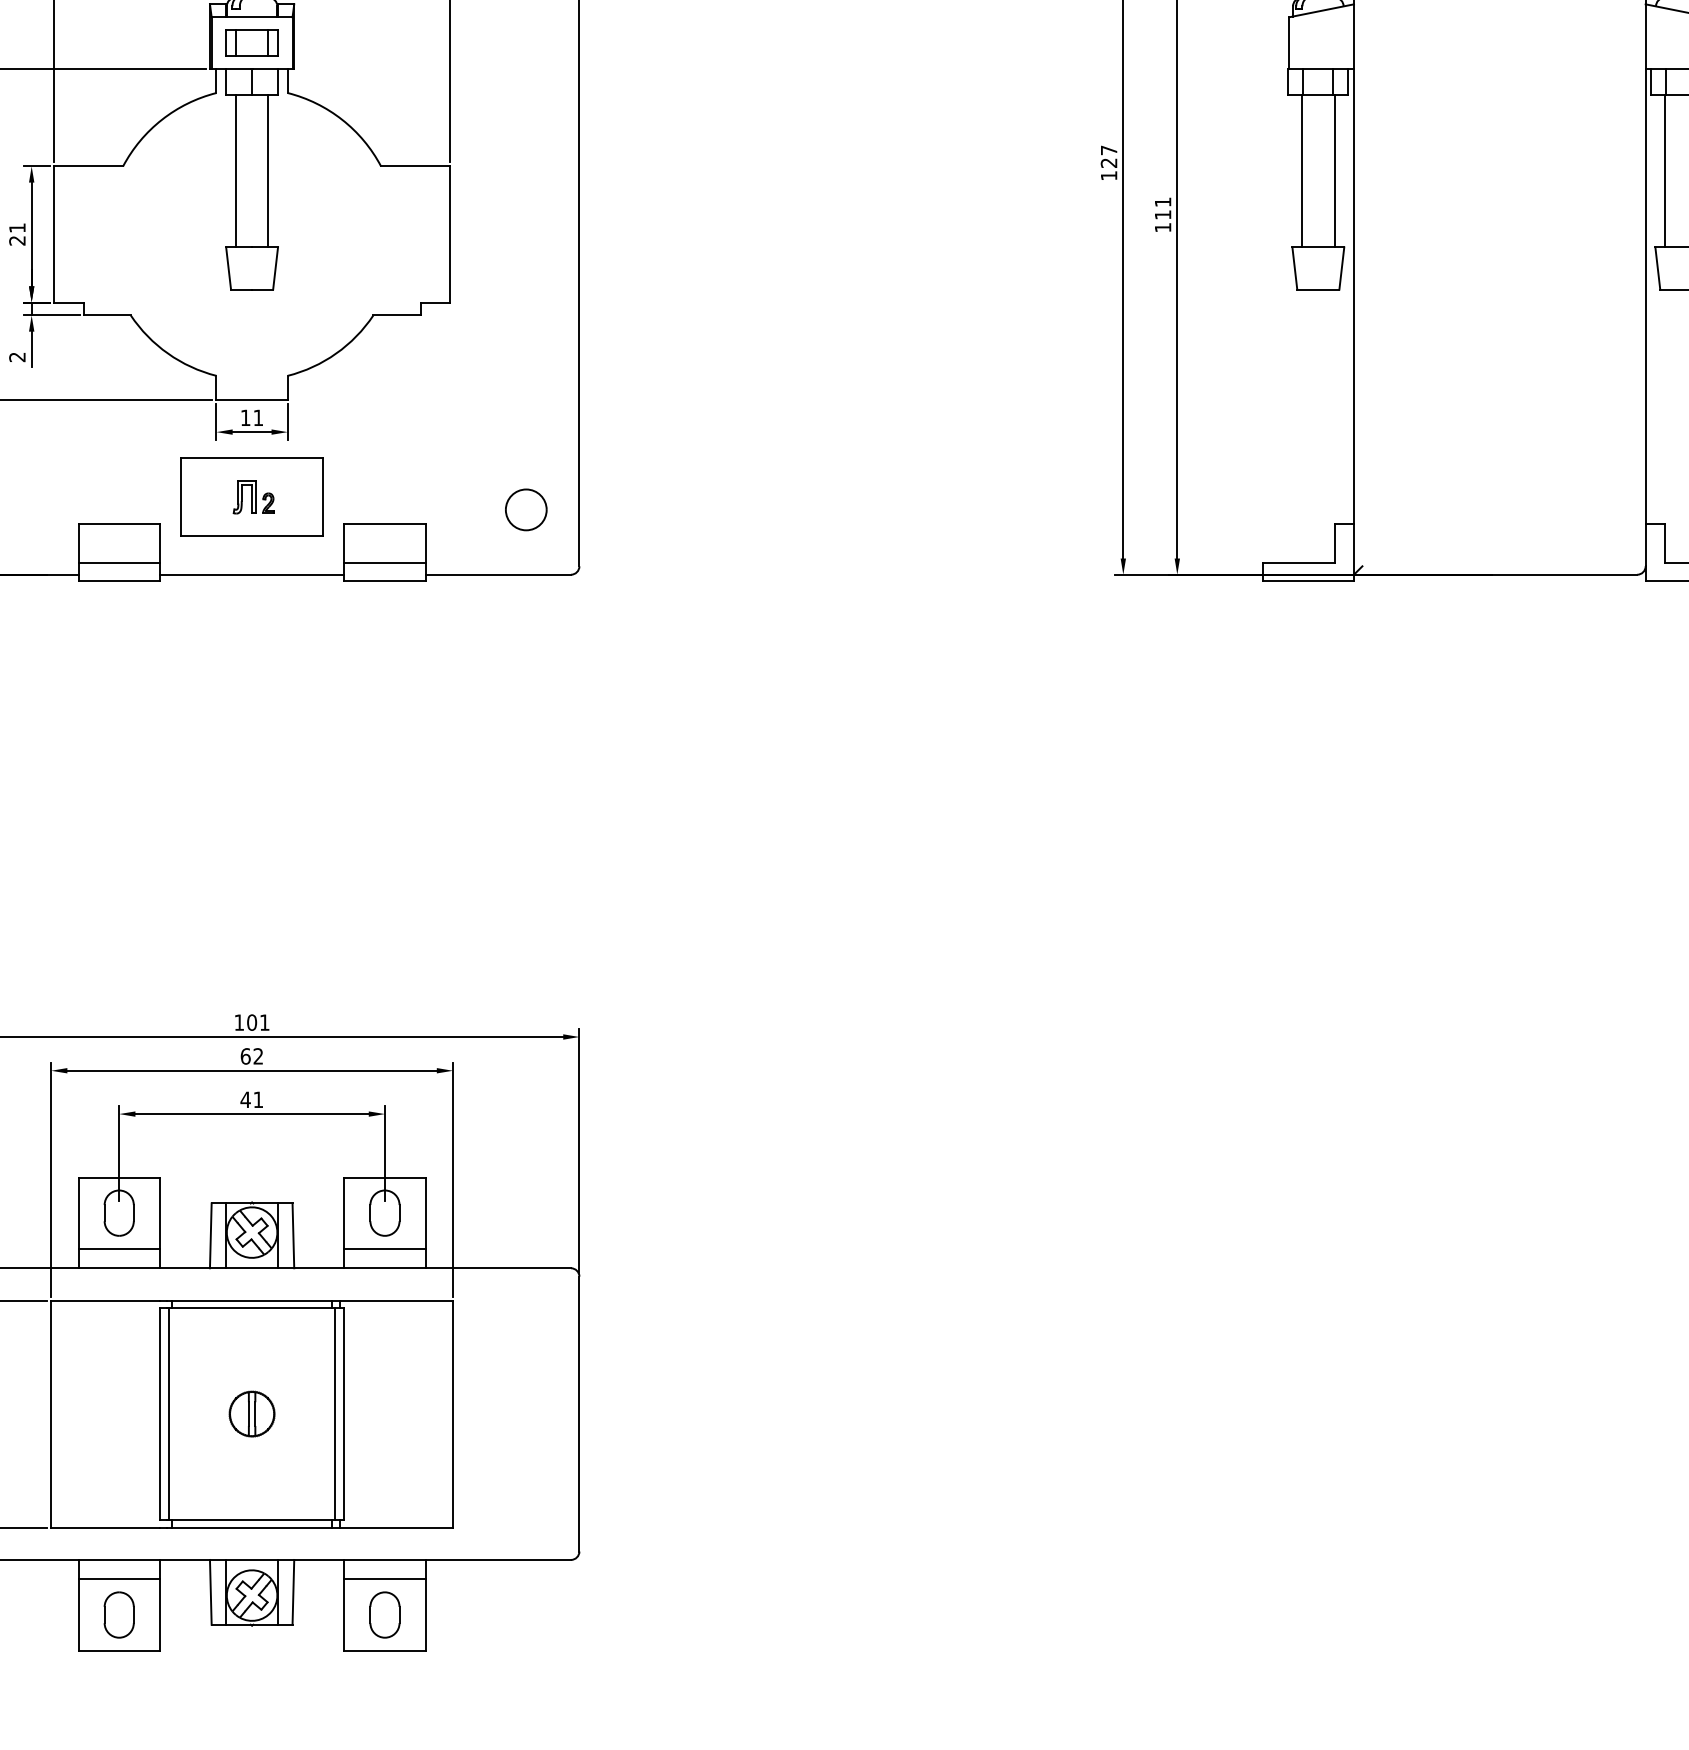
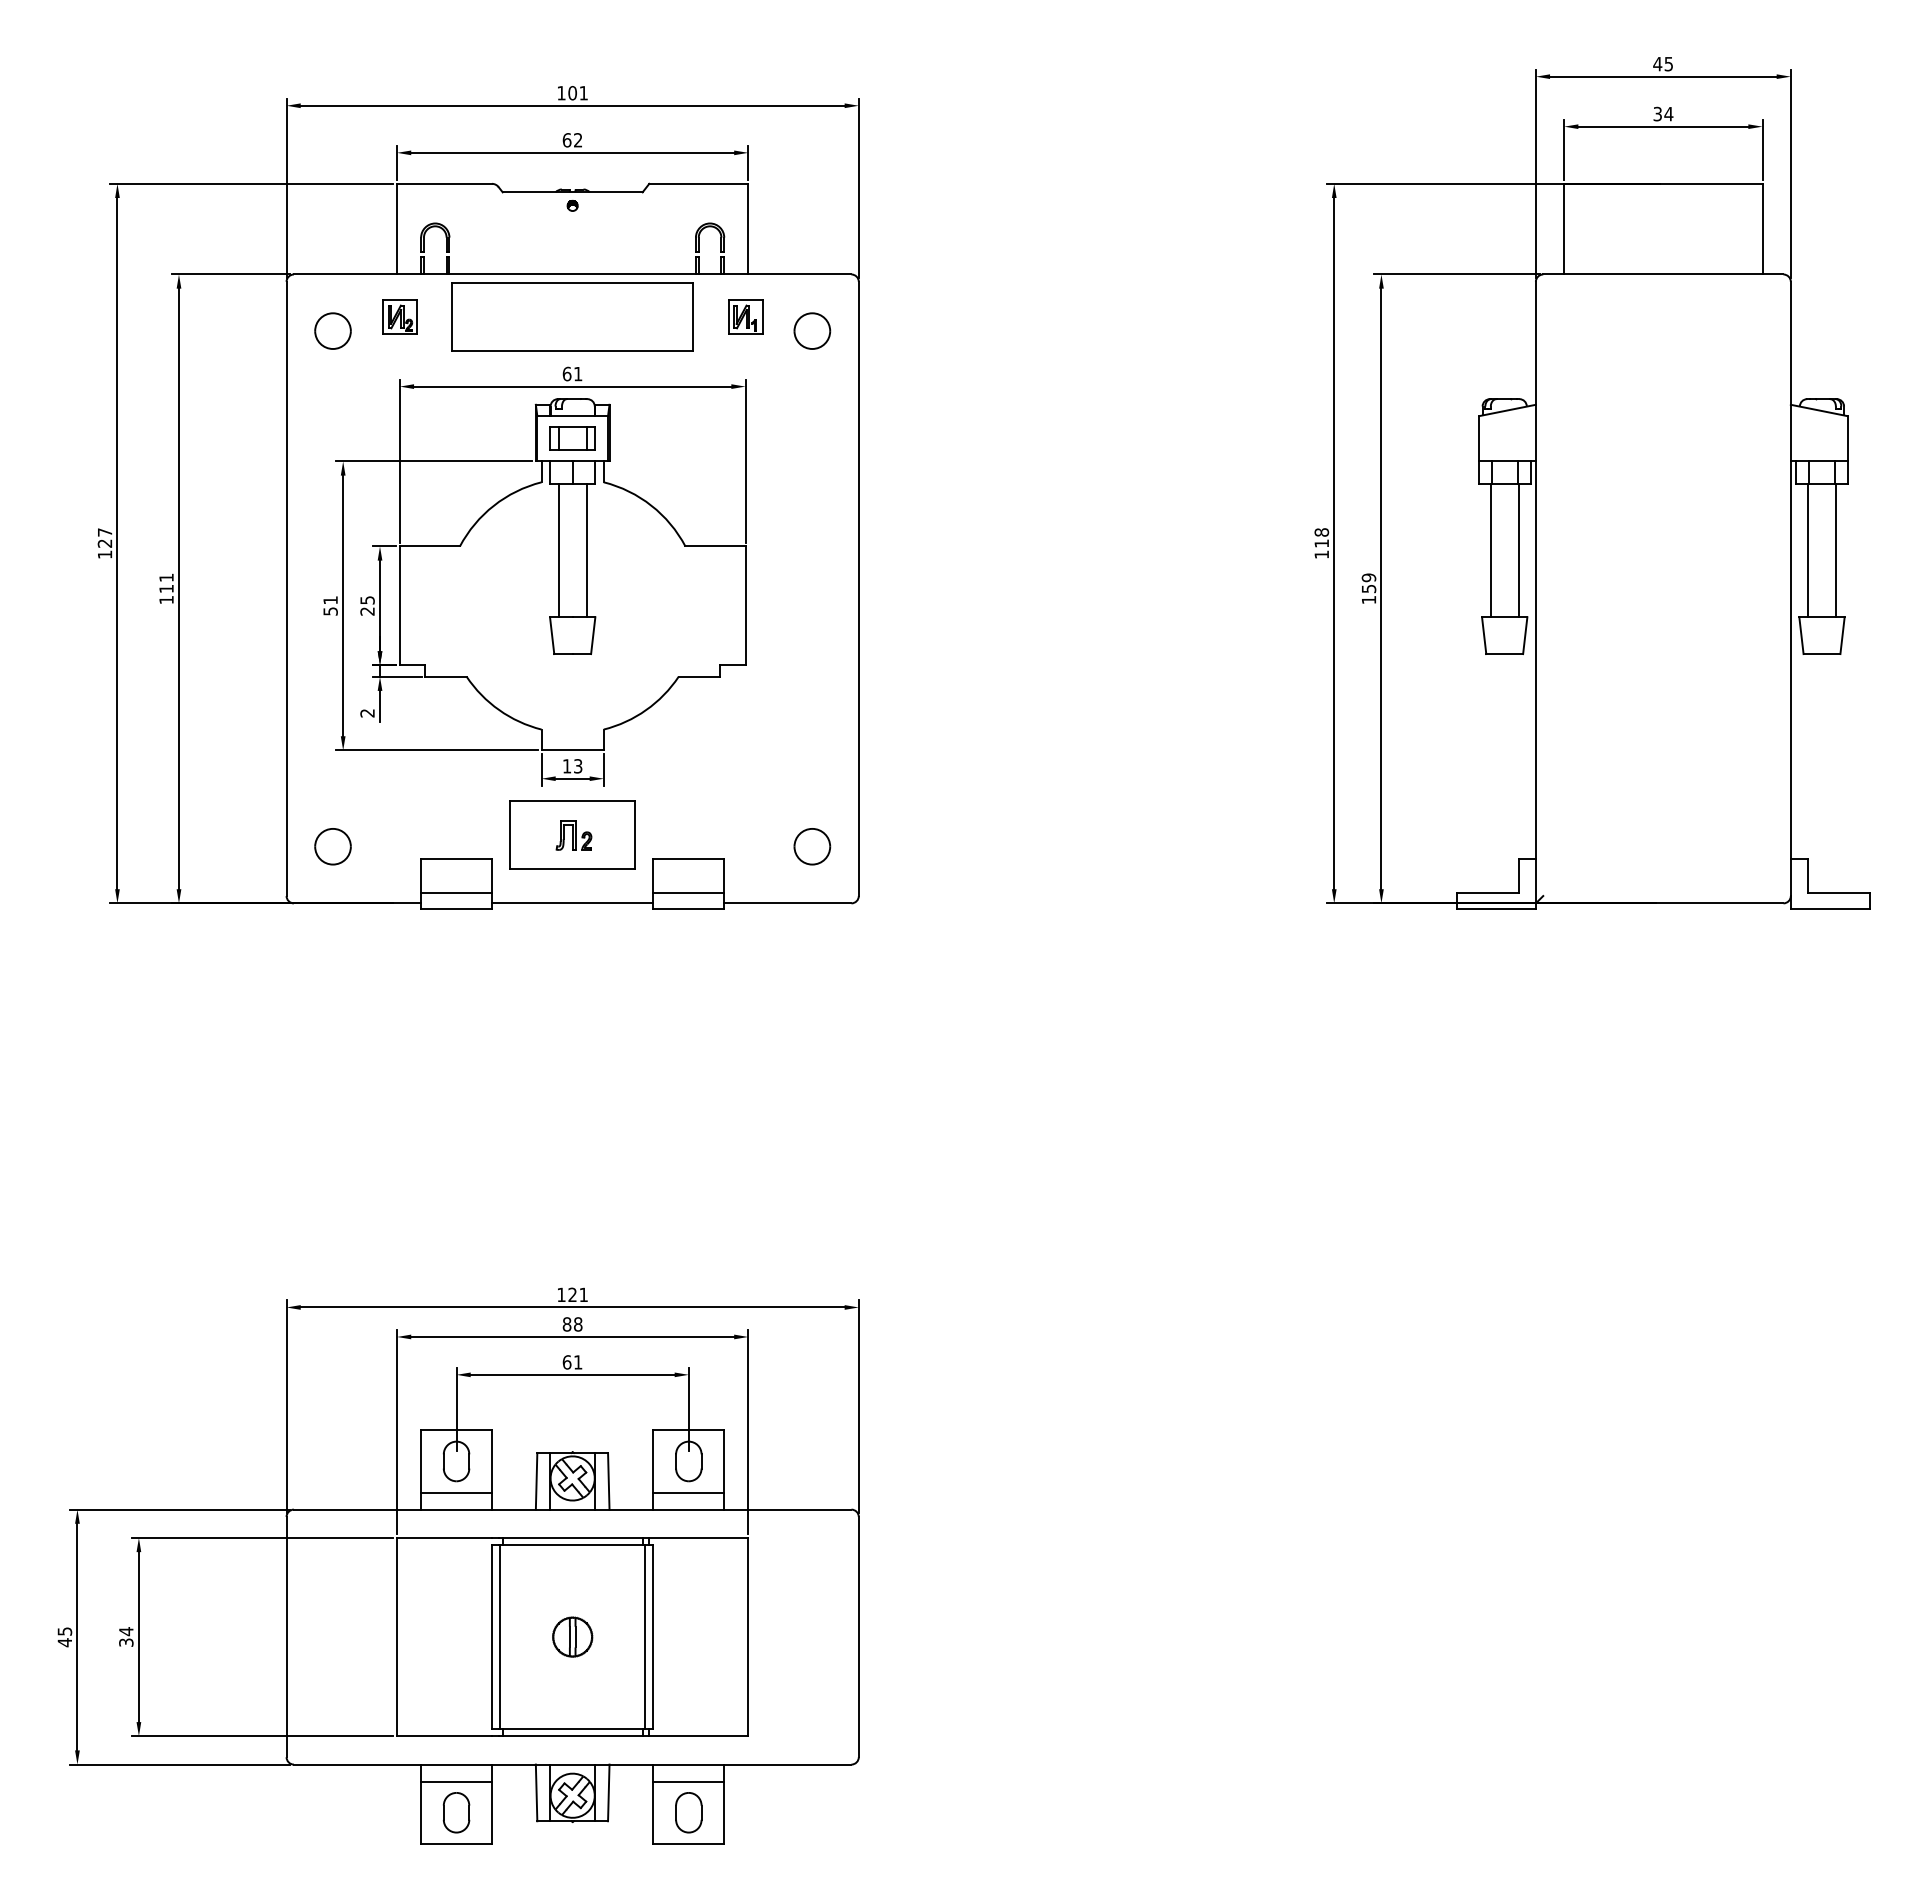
text: (1108, 156) -> (1321, 537), 127 -> 118
text: (1162, 208) -> (1368, 583), 111 -> 159
text: (17, 228) -> (367, 600), 21 -> 25
text: (258, 418) -> (578, 766), 11 -> 13
text: (251, 1022) -> (572, 1294), 101 -> 121
text: (251, 1056) -> (572, 1324), 62 -> 88
text: (245, 1099) -> (566, 1362), 41 -> 61

